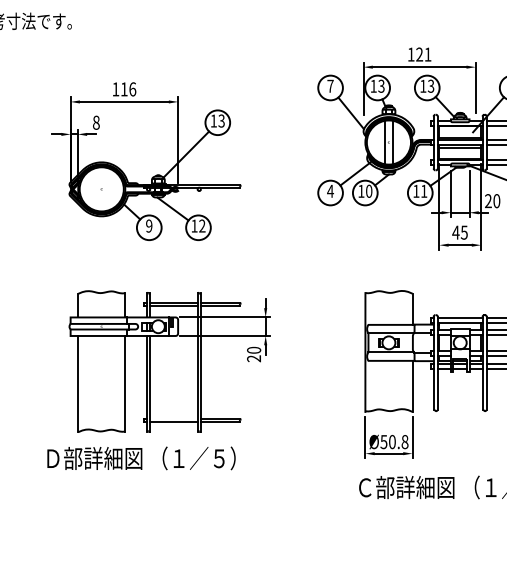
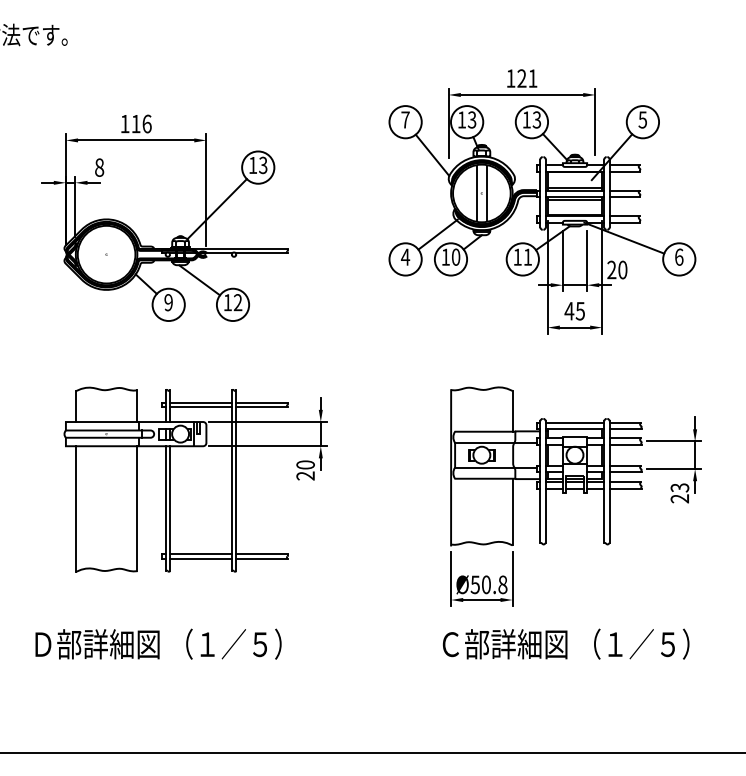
line: (173, 418) -> (200, 554), added
text: (141, 457) -> (158, 643), moved

